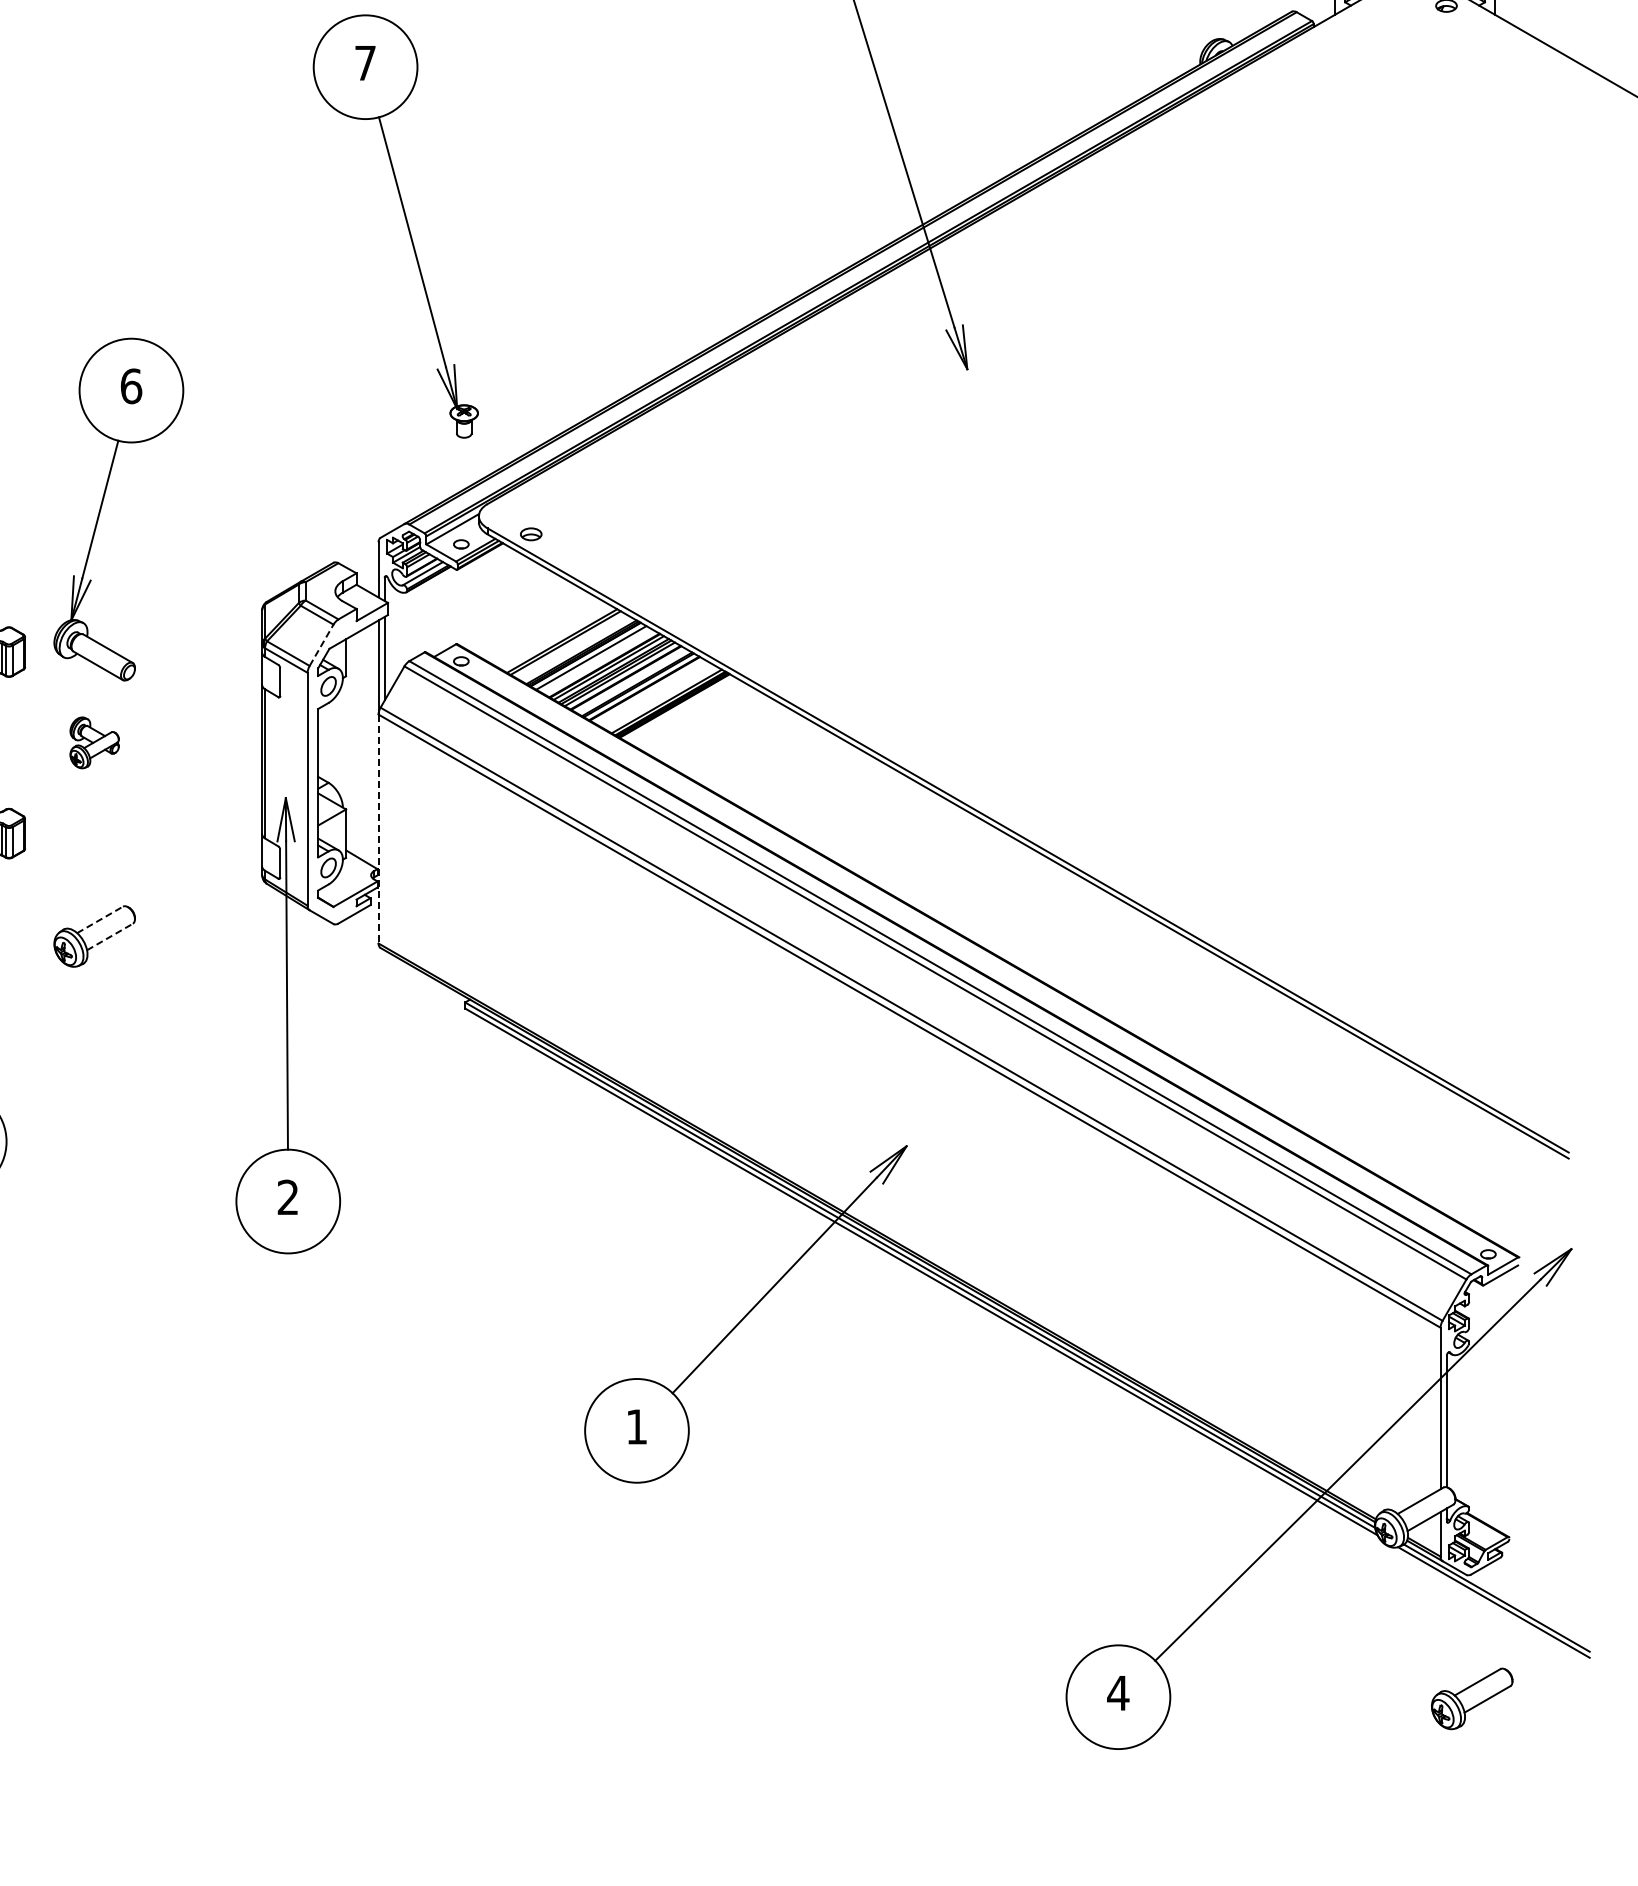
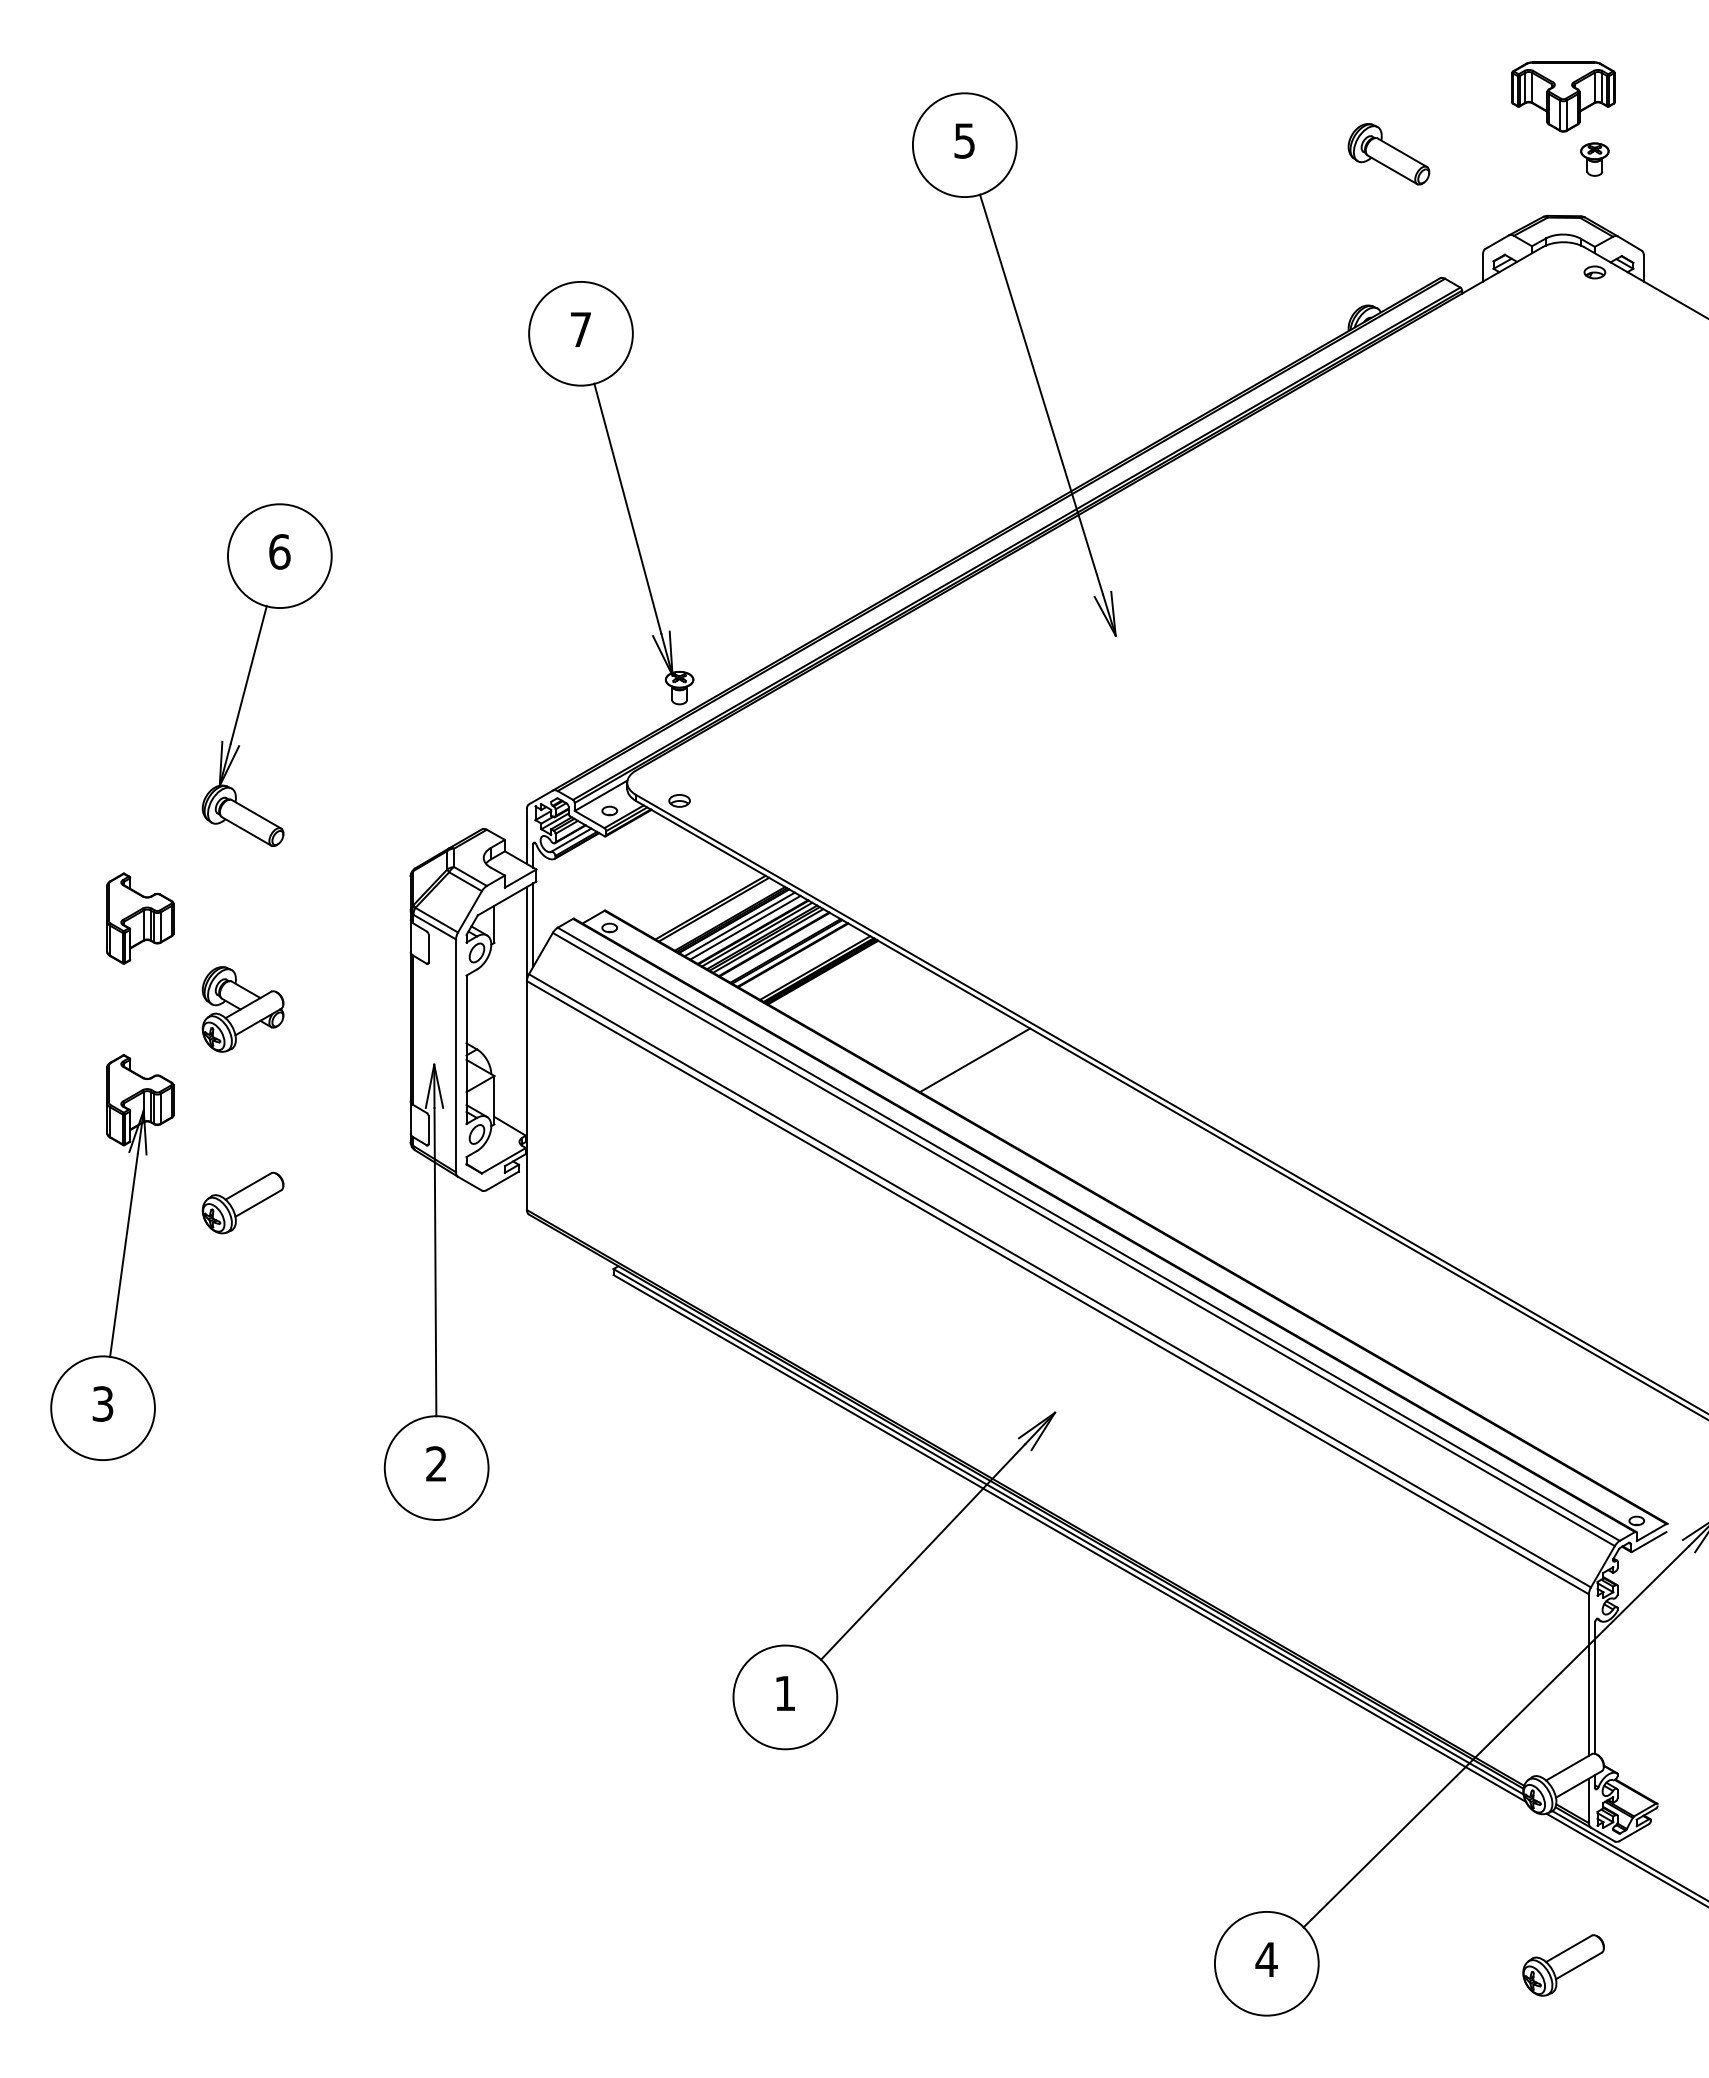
part: (406, 222) -> (621, 489), moved
part: (103, 503) -> (251, 669), moved
line: (322, 644) -> (470, 911), dashed -> solid
line: (597, 660) -> (745, 927), added
part: (94, 742) -> (242, 1009), size x1.67
line: (826, 793) -> (974, 1060), added
line: (378, 829) -> (526, 1096), dashed -> solid
line: (100, 919) -> (248, 1186), dashed -> solid
line: (110, 936) -> (258, 1203), dashed -> solid
part: (1472, 1698) -> (1563, 1965), moved

